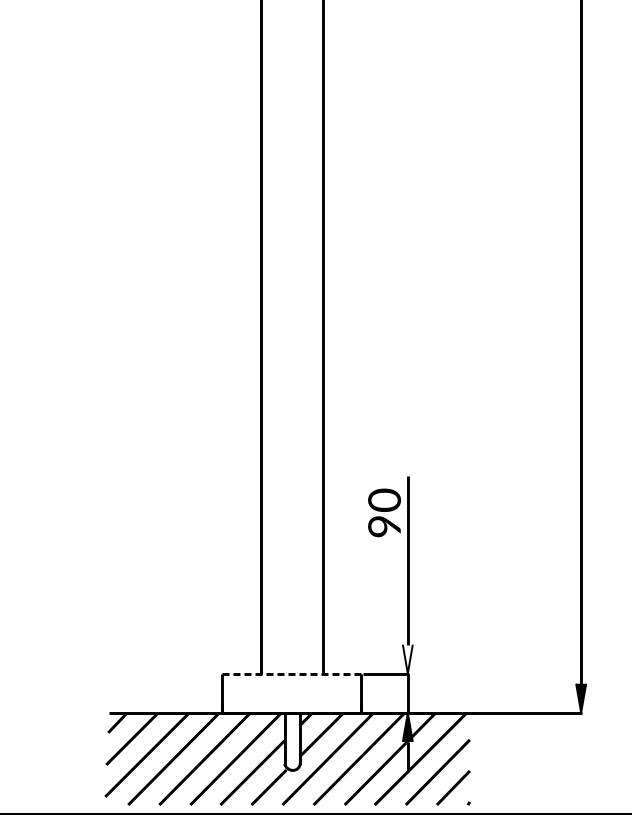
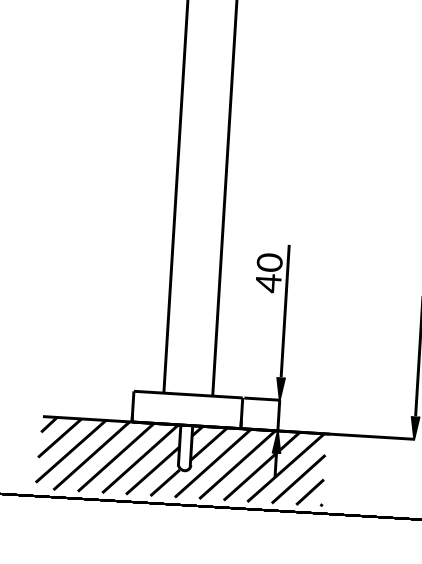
text: (384, 526) -> (268, 283), 90 -> 40
fill: (407, 658) -> (280, 388), added
line: (292, 673) -> (189, 394), dashed -> solid

